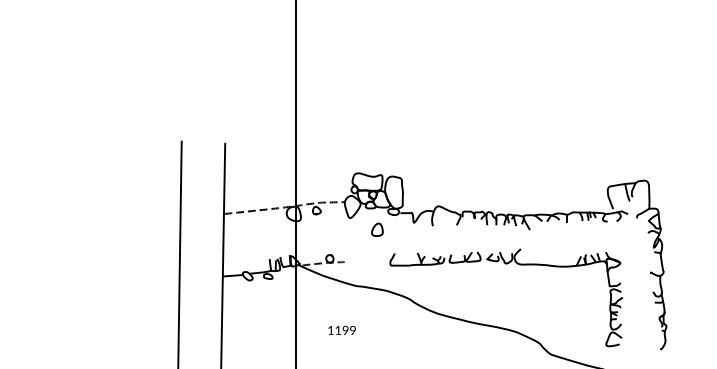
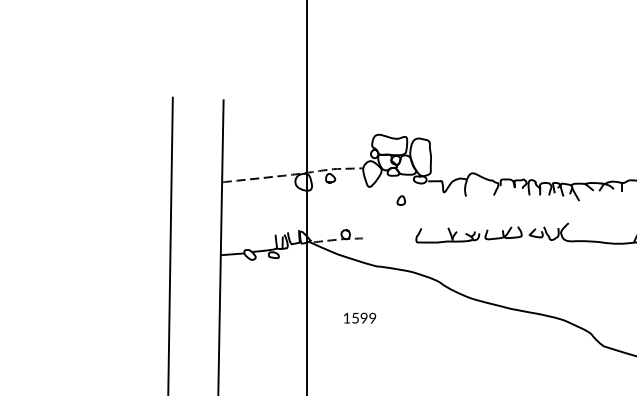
part: (377, 229) -> (401, 200), size x0.6
text: (337, 330) -> (354, 318), 1199 -> 1599

